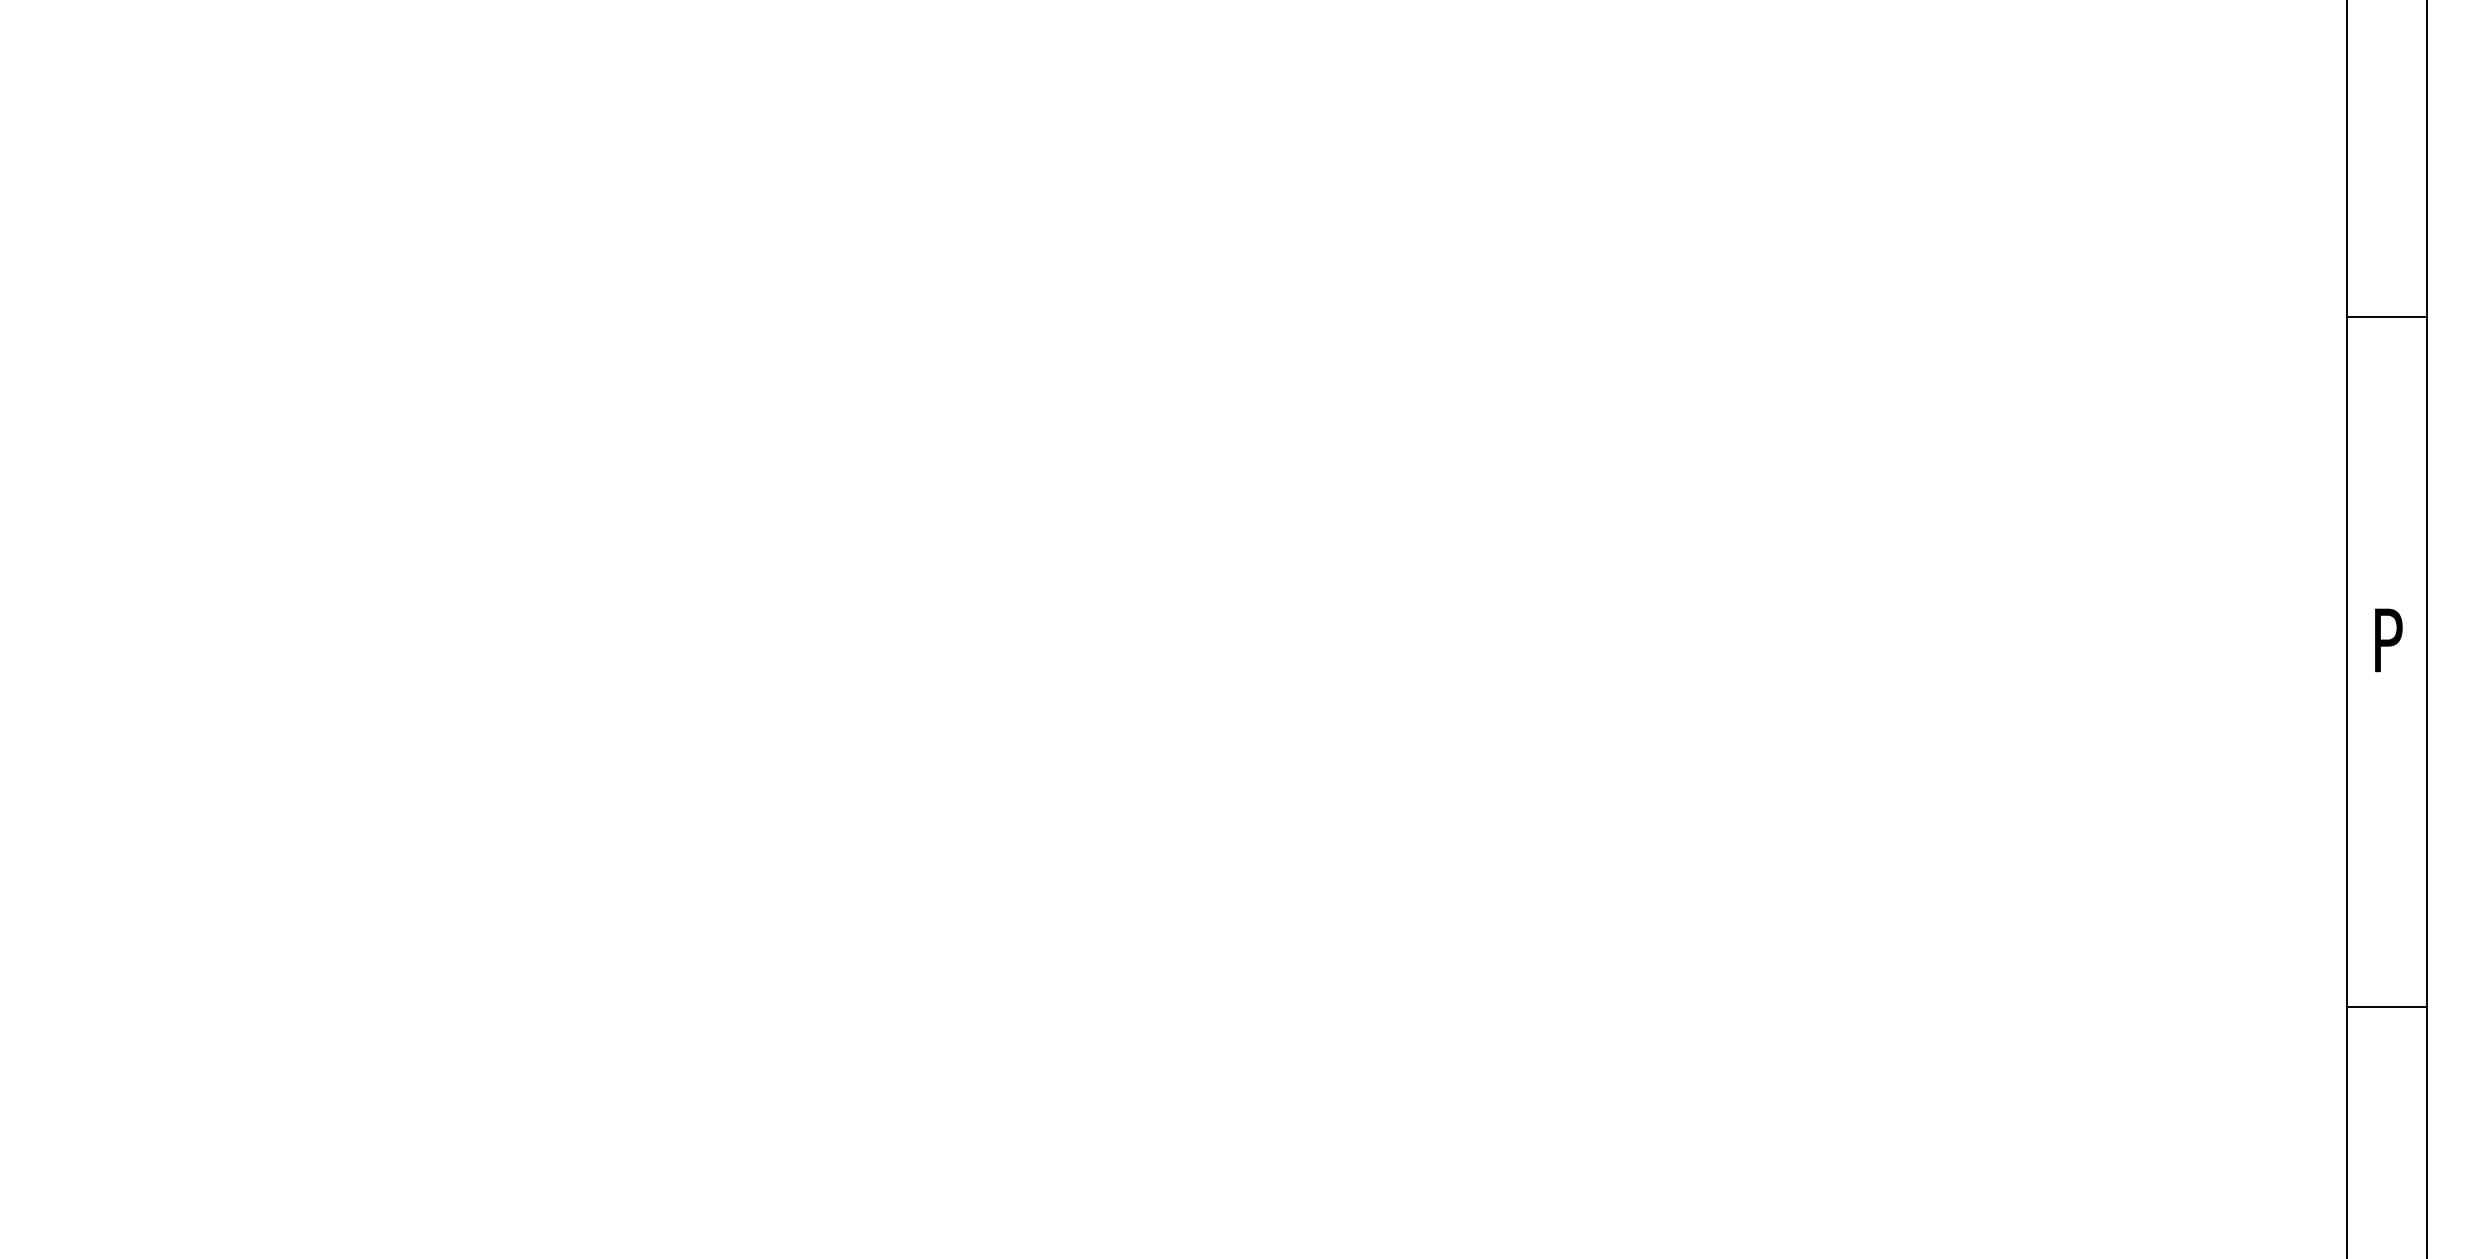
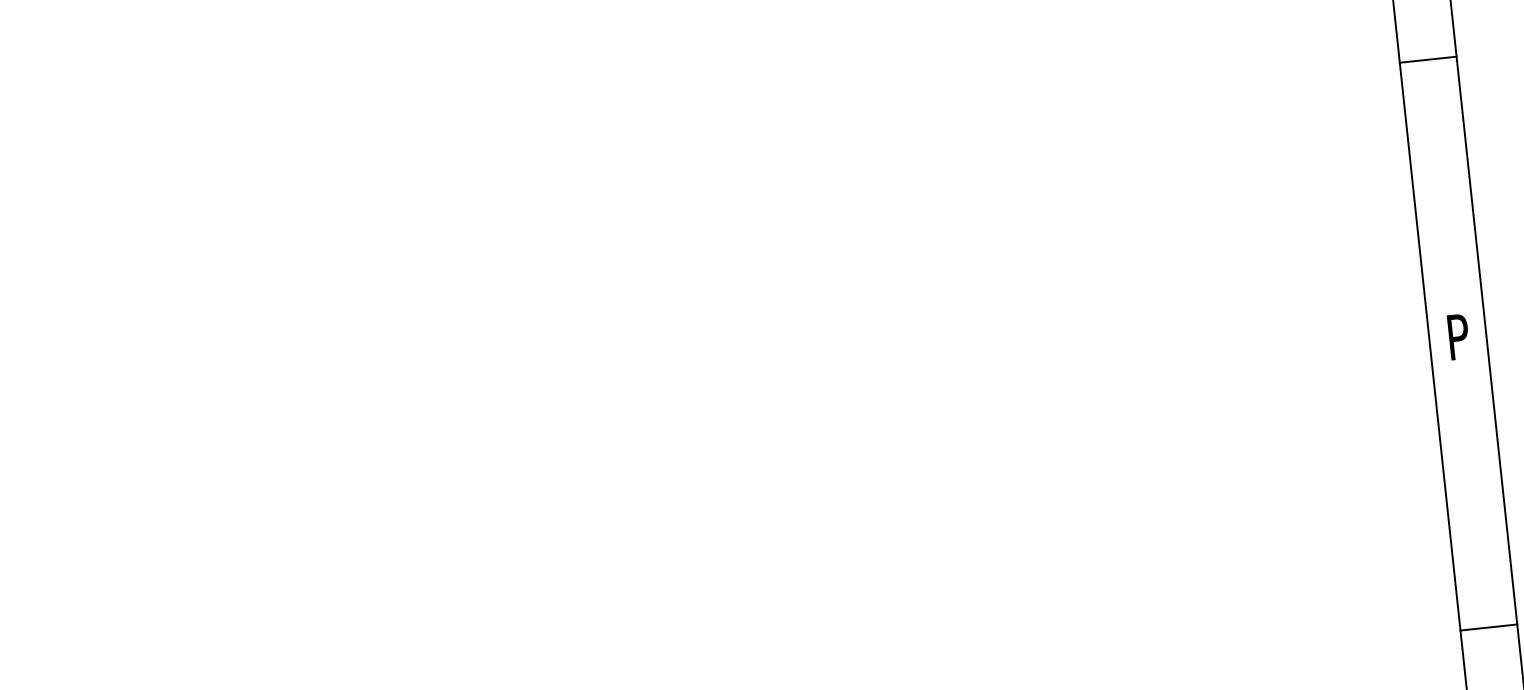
line: (2387, 317) -> (1428, 60), moved
line: (2387, 1007) -> (1489, 627), moved

